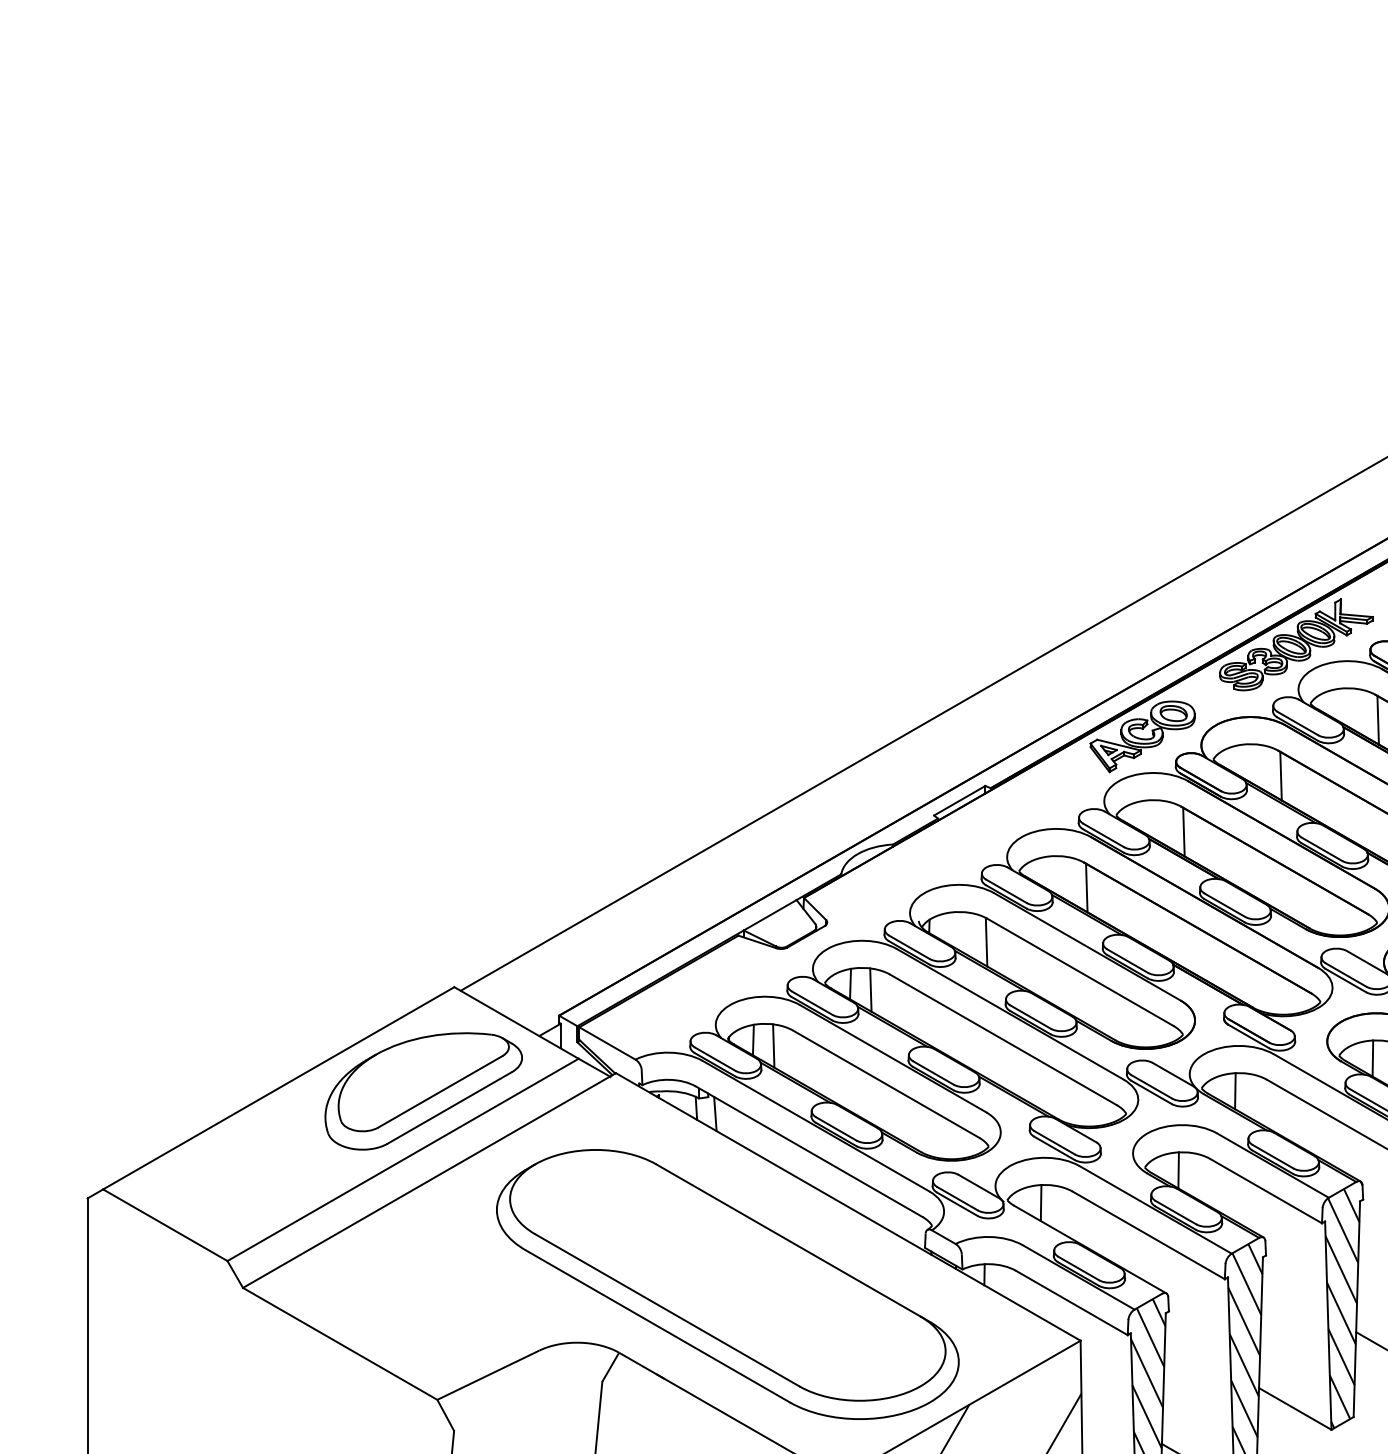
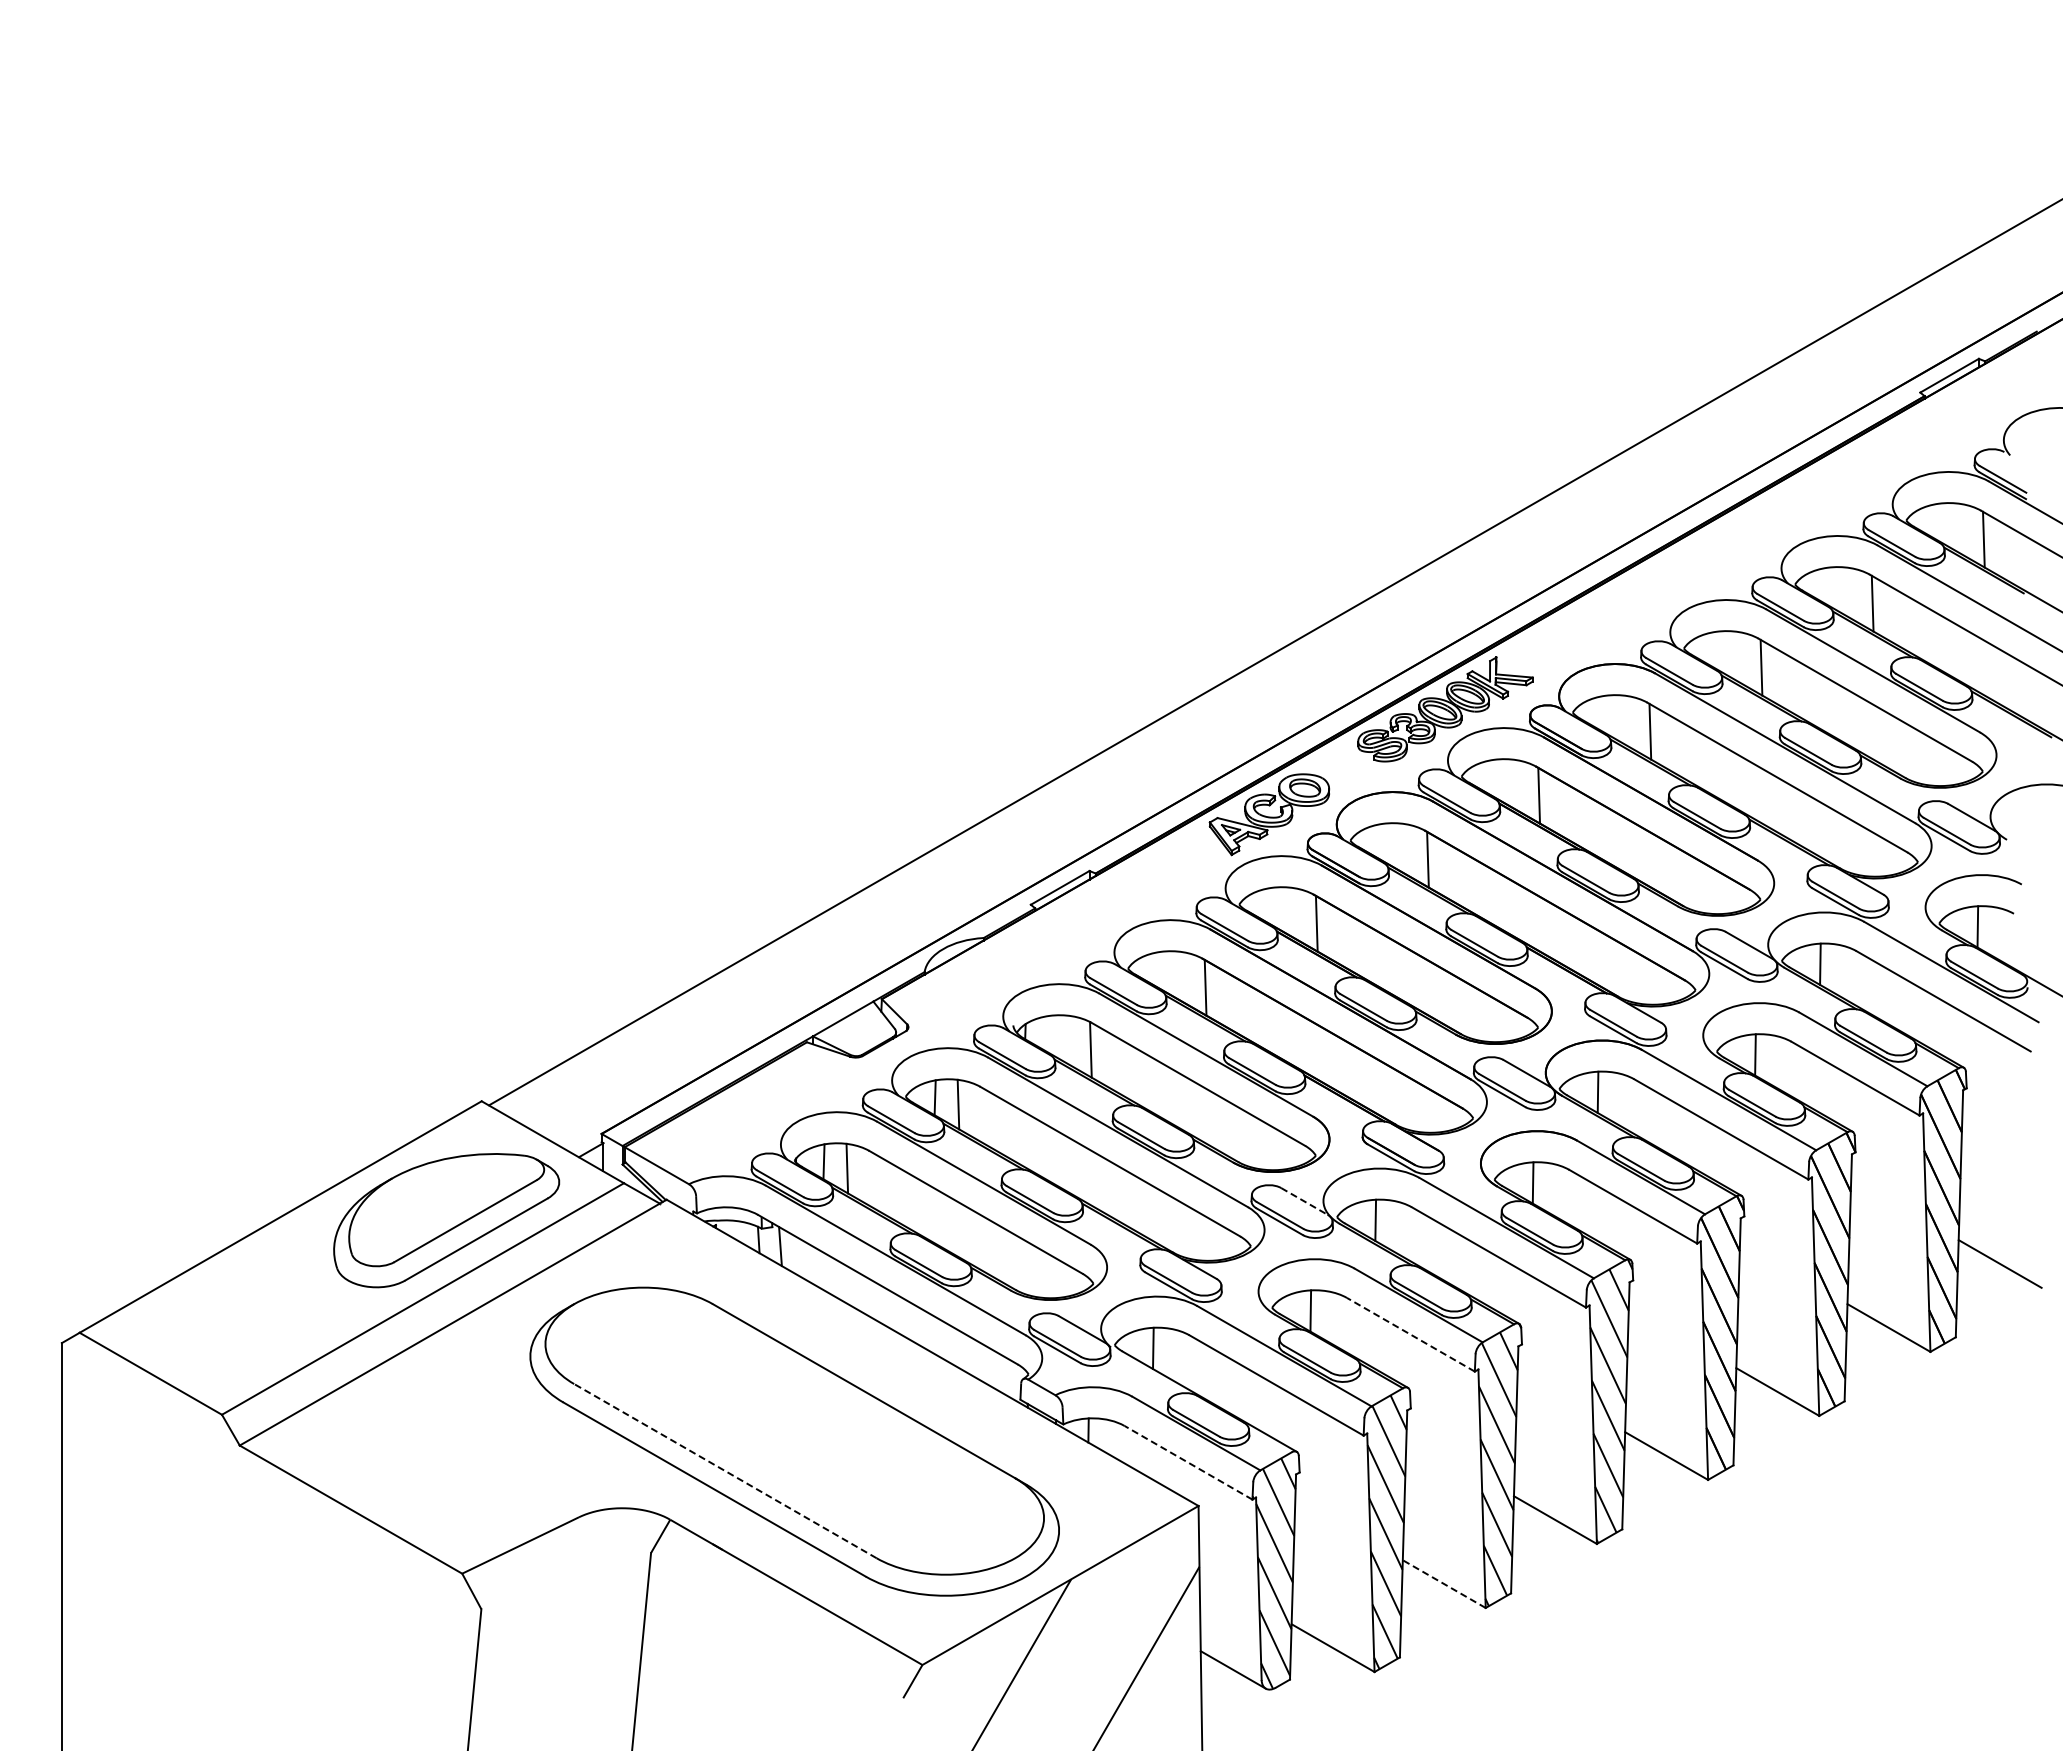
line: (1173, 1074) -> (1304, 1201), solid -> dashed
line: (1265, 1190) -> (1410, 1334), solid -> dashed
line: (1071, 1302) -> (1188, 1462), solid -> dashed
line: (666, 1309) -> (724, 1470), solid -> dashed
line: (1295, 1409) -> (1444, 1584), solid -> dashed

